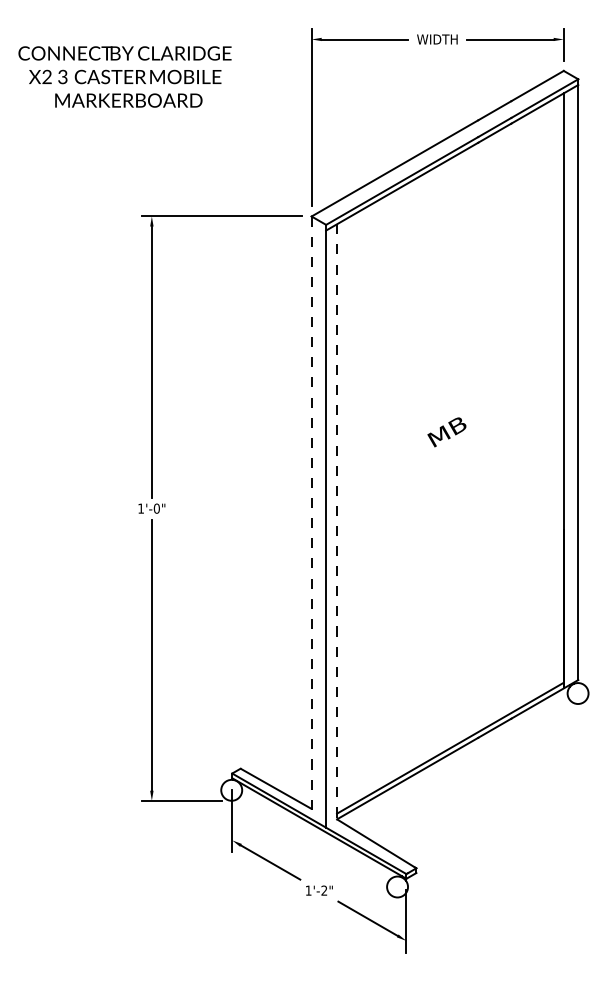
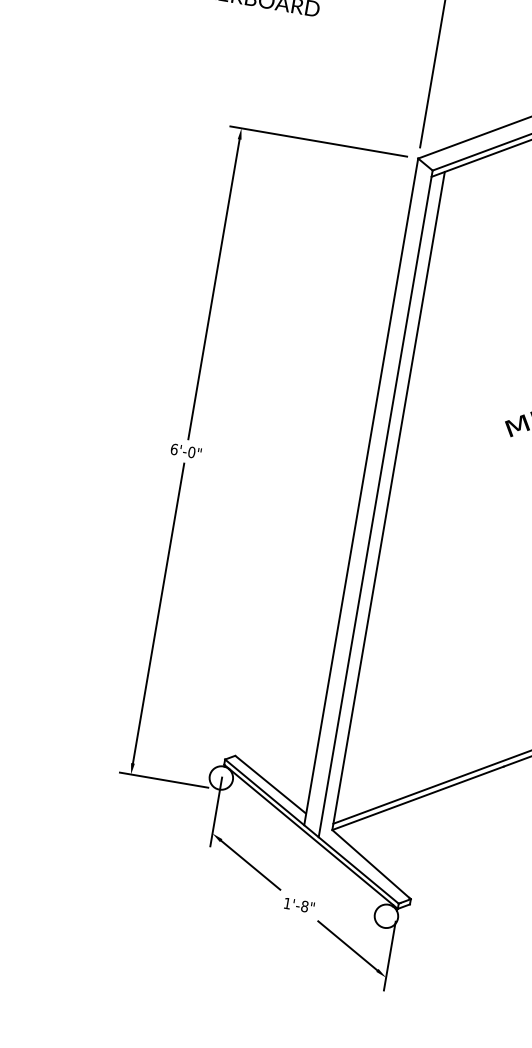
text: (141, 508) -> (174, 449), 1'-0" -> 6'-0"
line: (311, 518) -> (360, 492), dashed -> solid
line: (337, 521) -> (389, 500), dashed -> solid
text: (324, 890) -> (305, 906), 1'-2" -> 1'-8"

